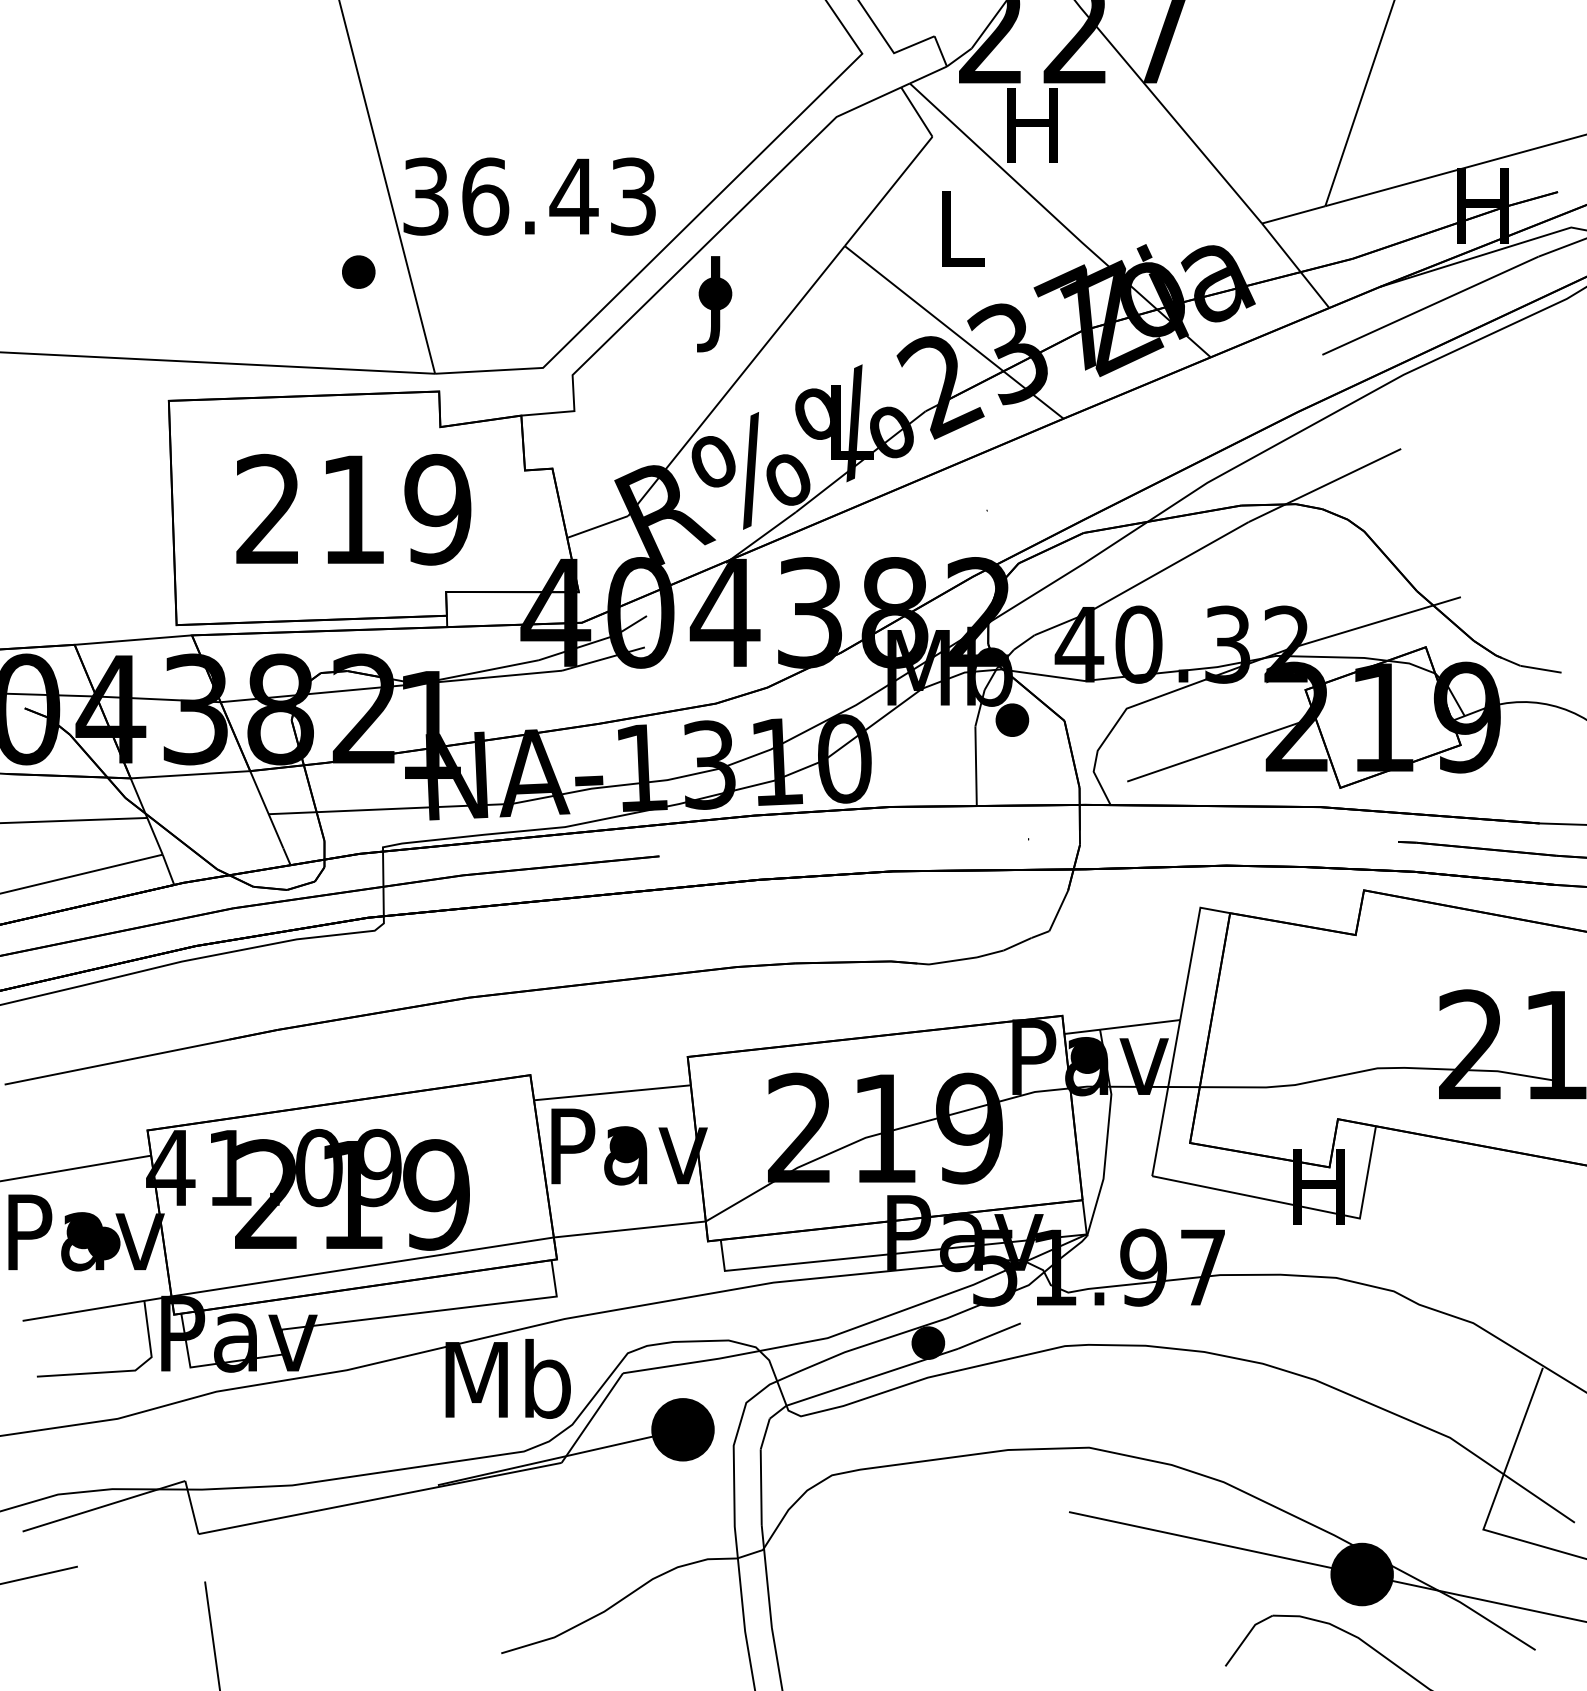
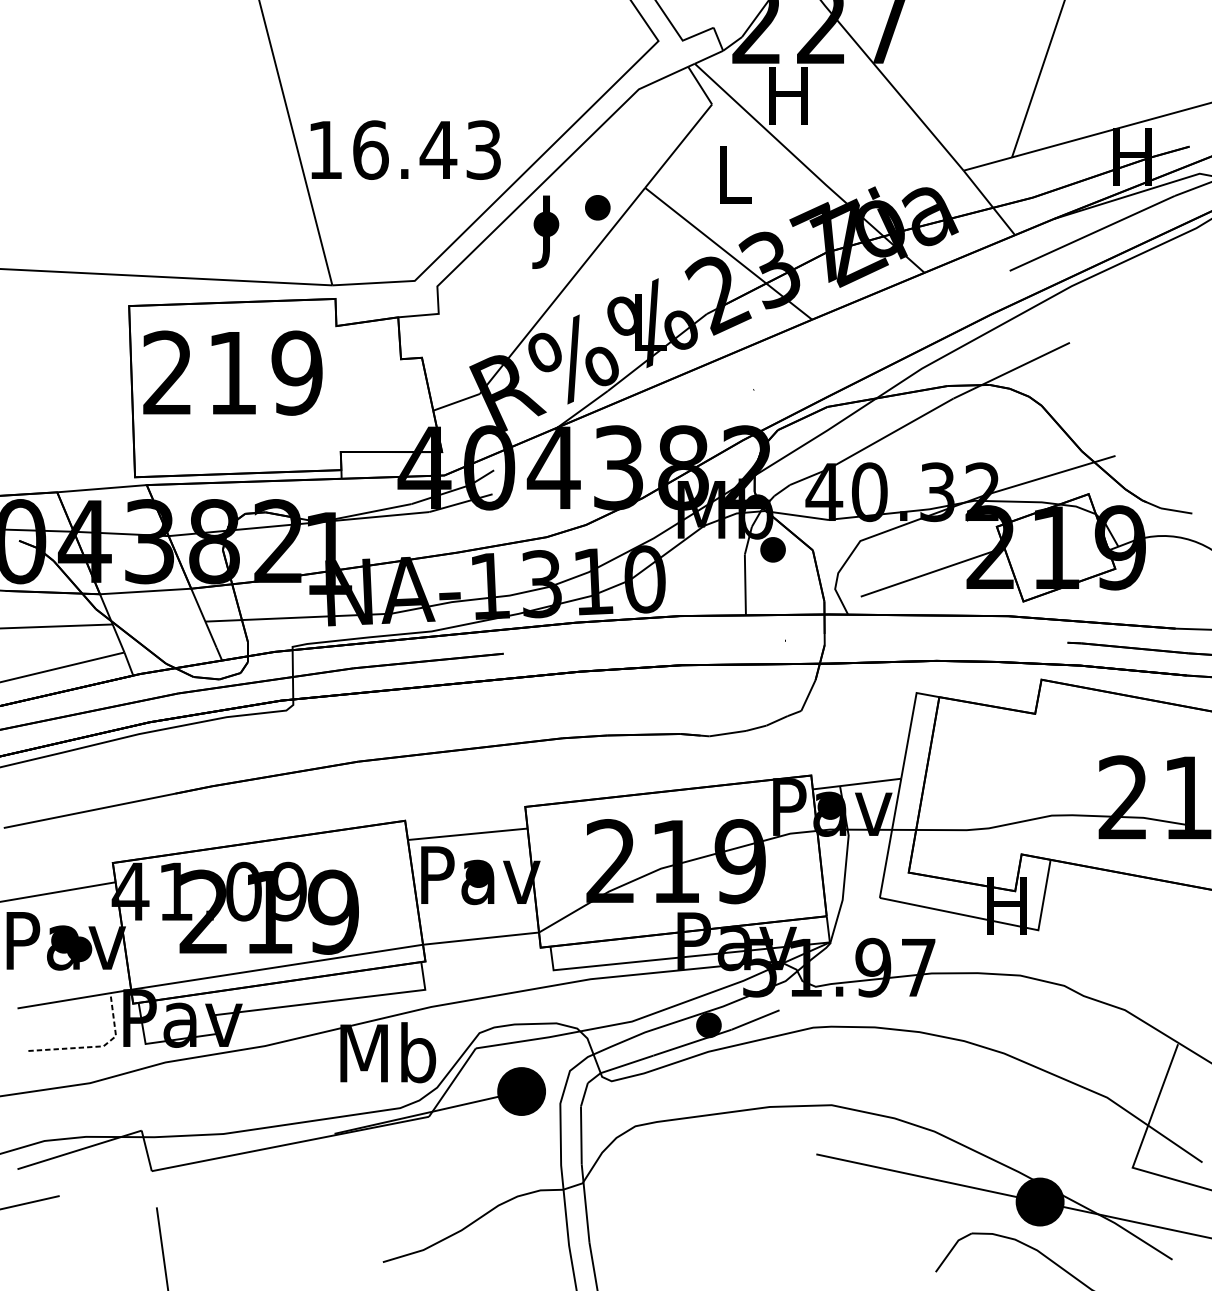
text: (425, 196) -> (325, 150), 36.43 -> 16.43
part: (358, 271) -> (597, 207), moved
text: (353, 509) -> (232, 372), moved
line: (126, 1371) -> (96, 1047), solid -> dashed

